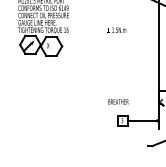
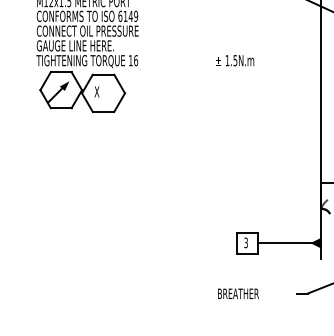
text: (118, 101) -> (238, 292), moved

